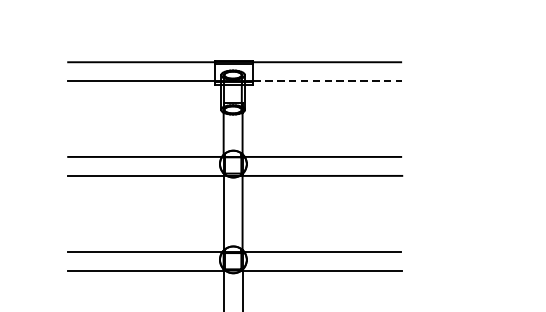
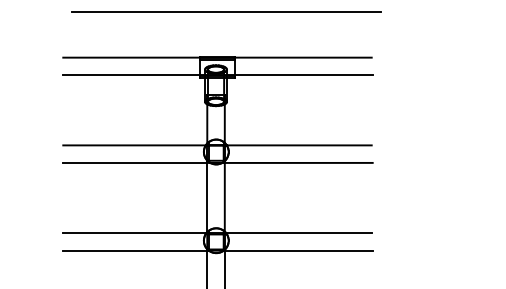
line: (244, 13) -> (226, 12), added
line: (327, 81) -> (303, 75), dashed -> solid

